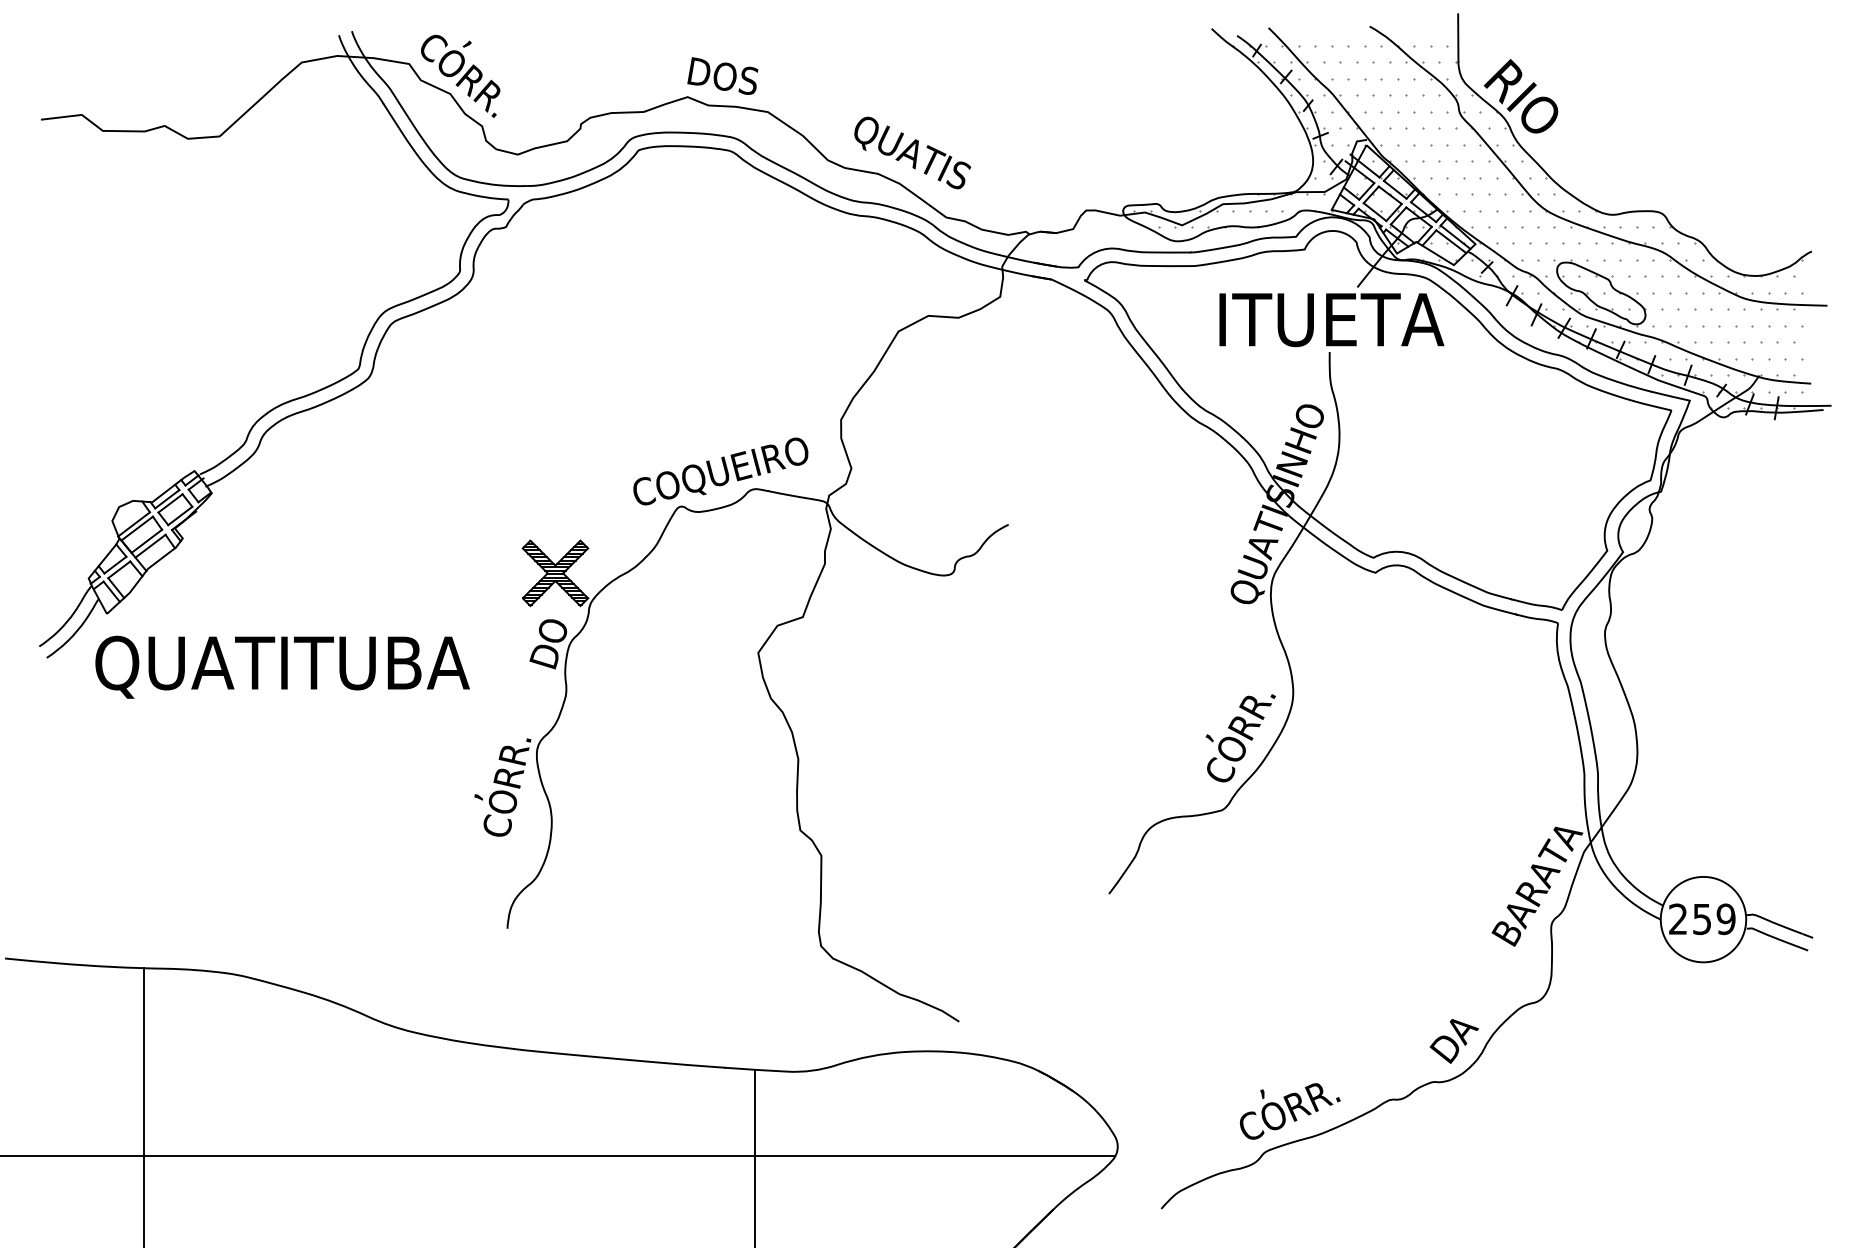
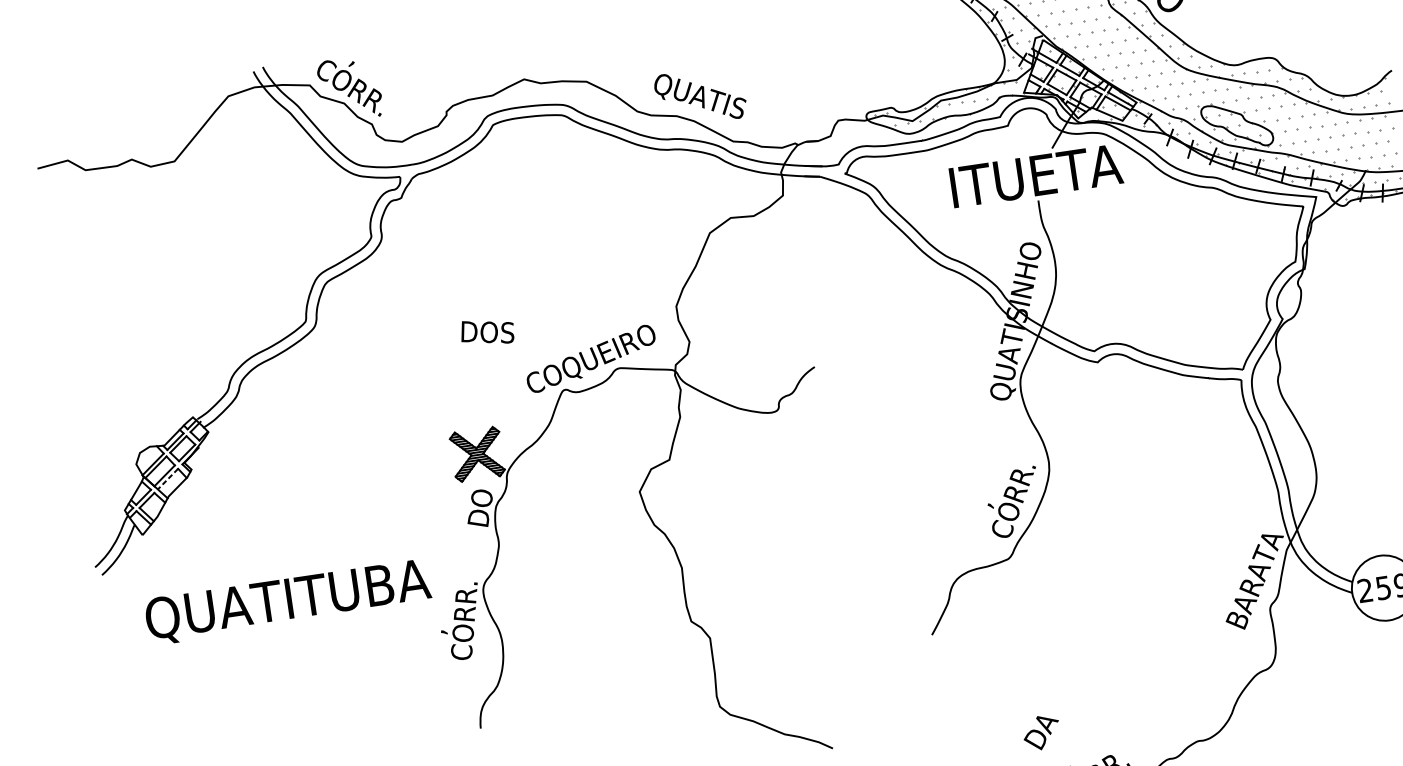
text: (722, 75) -> (487, 331), moved
line: (150, 546) -> (168, 479), solid -> dashed
text: (282, 666) -> (288, 601), moved
text: (1453, 1041) -> (1041, 733), moved

